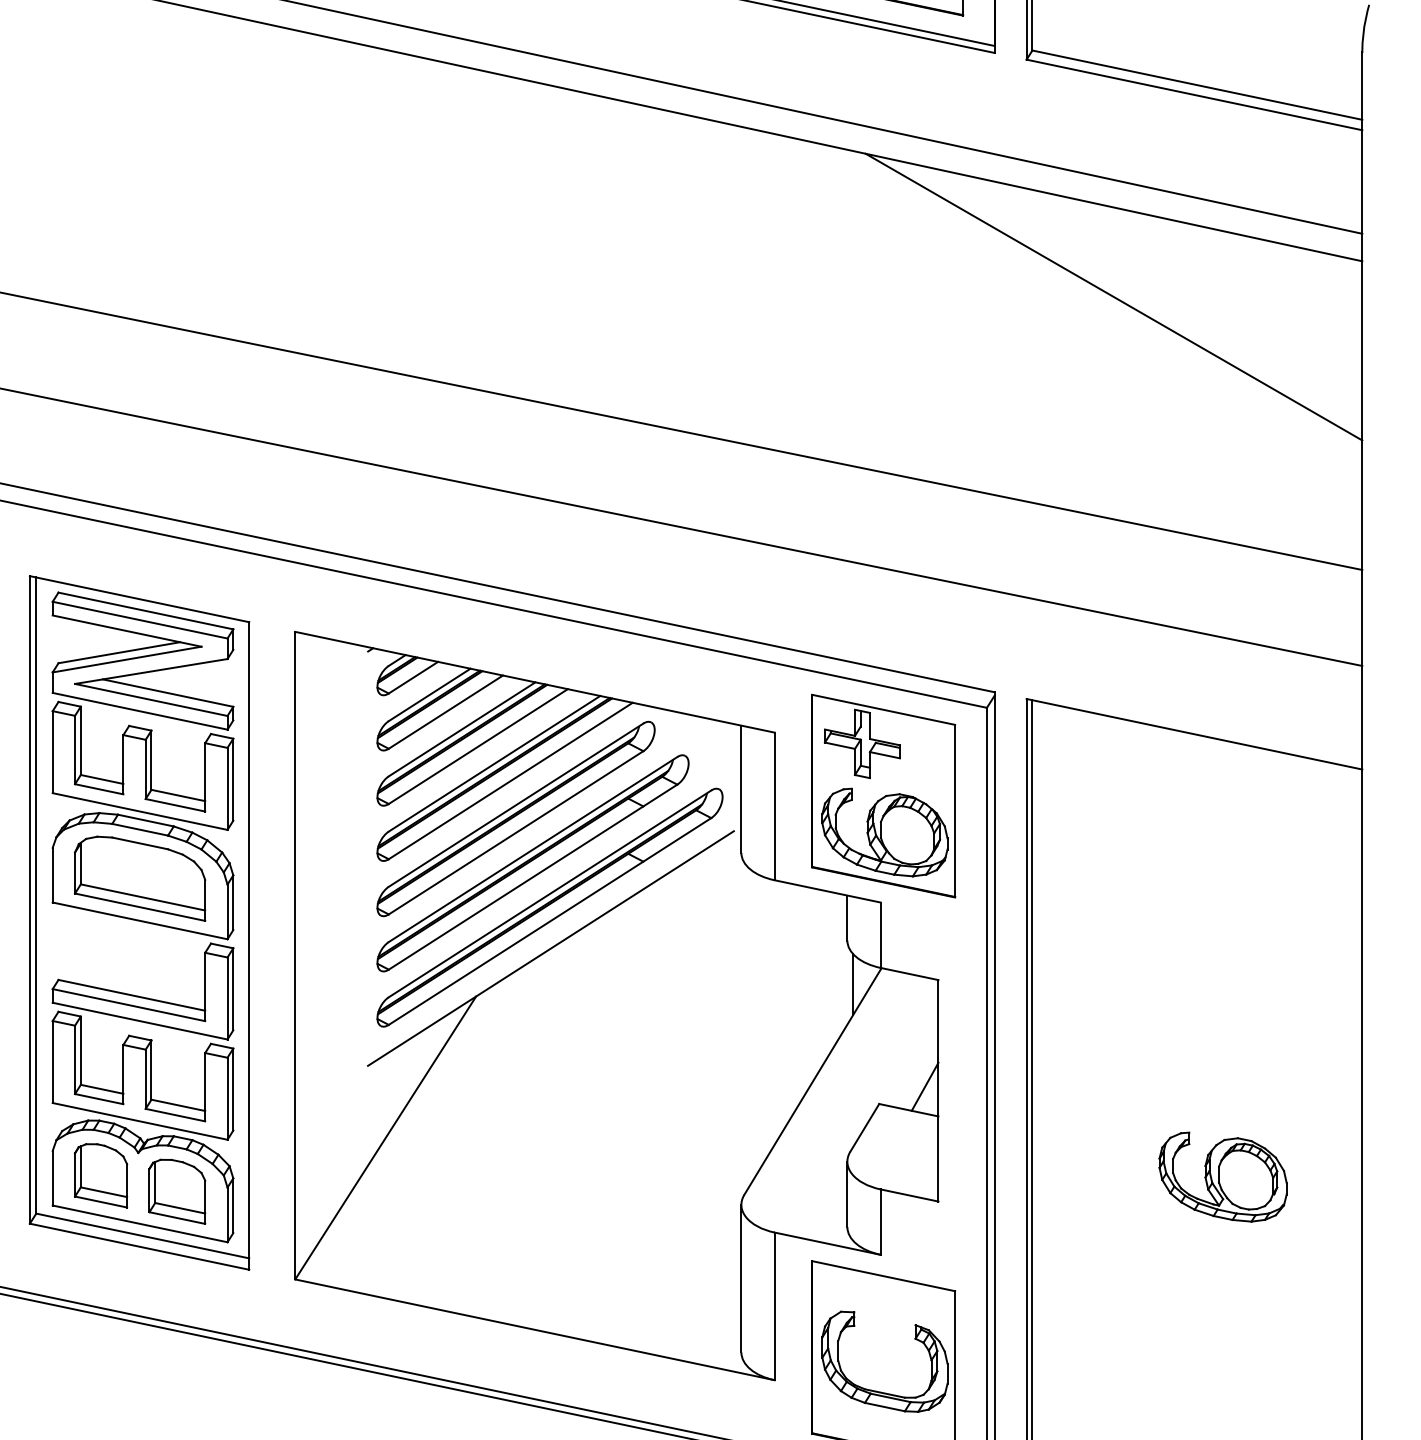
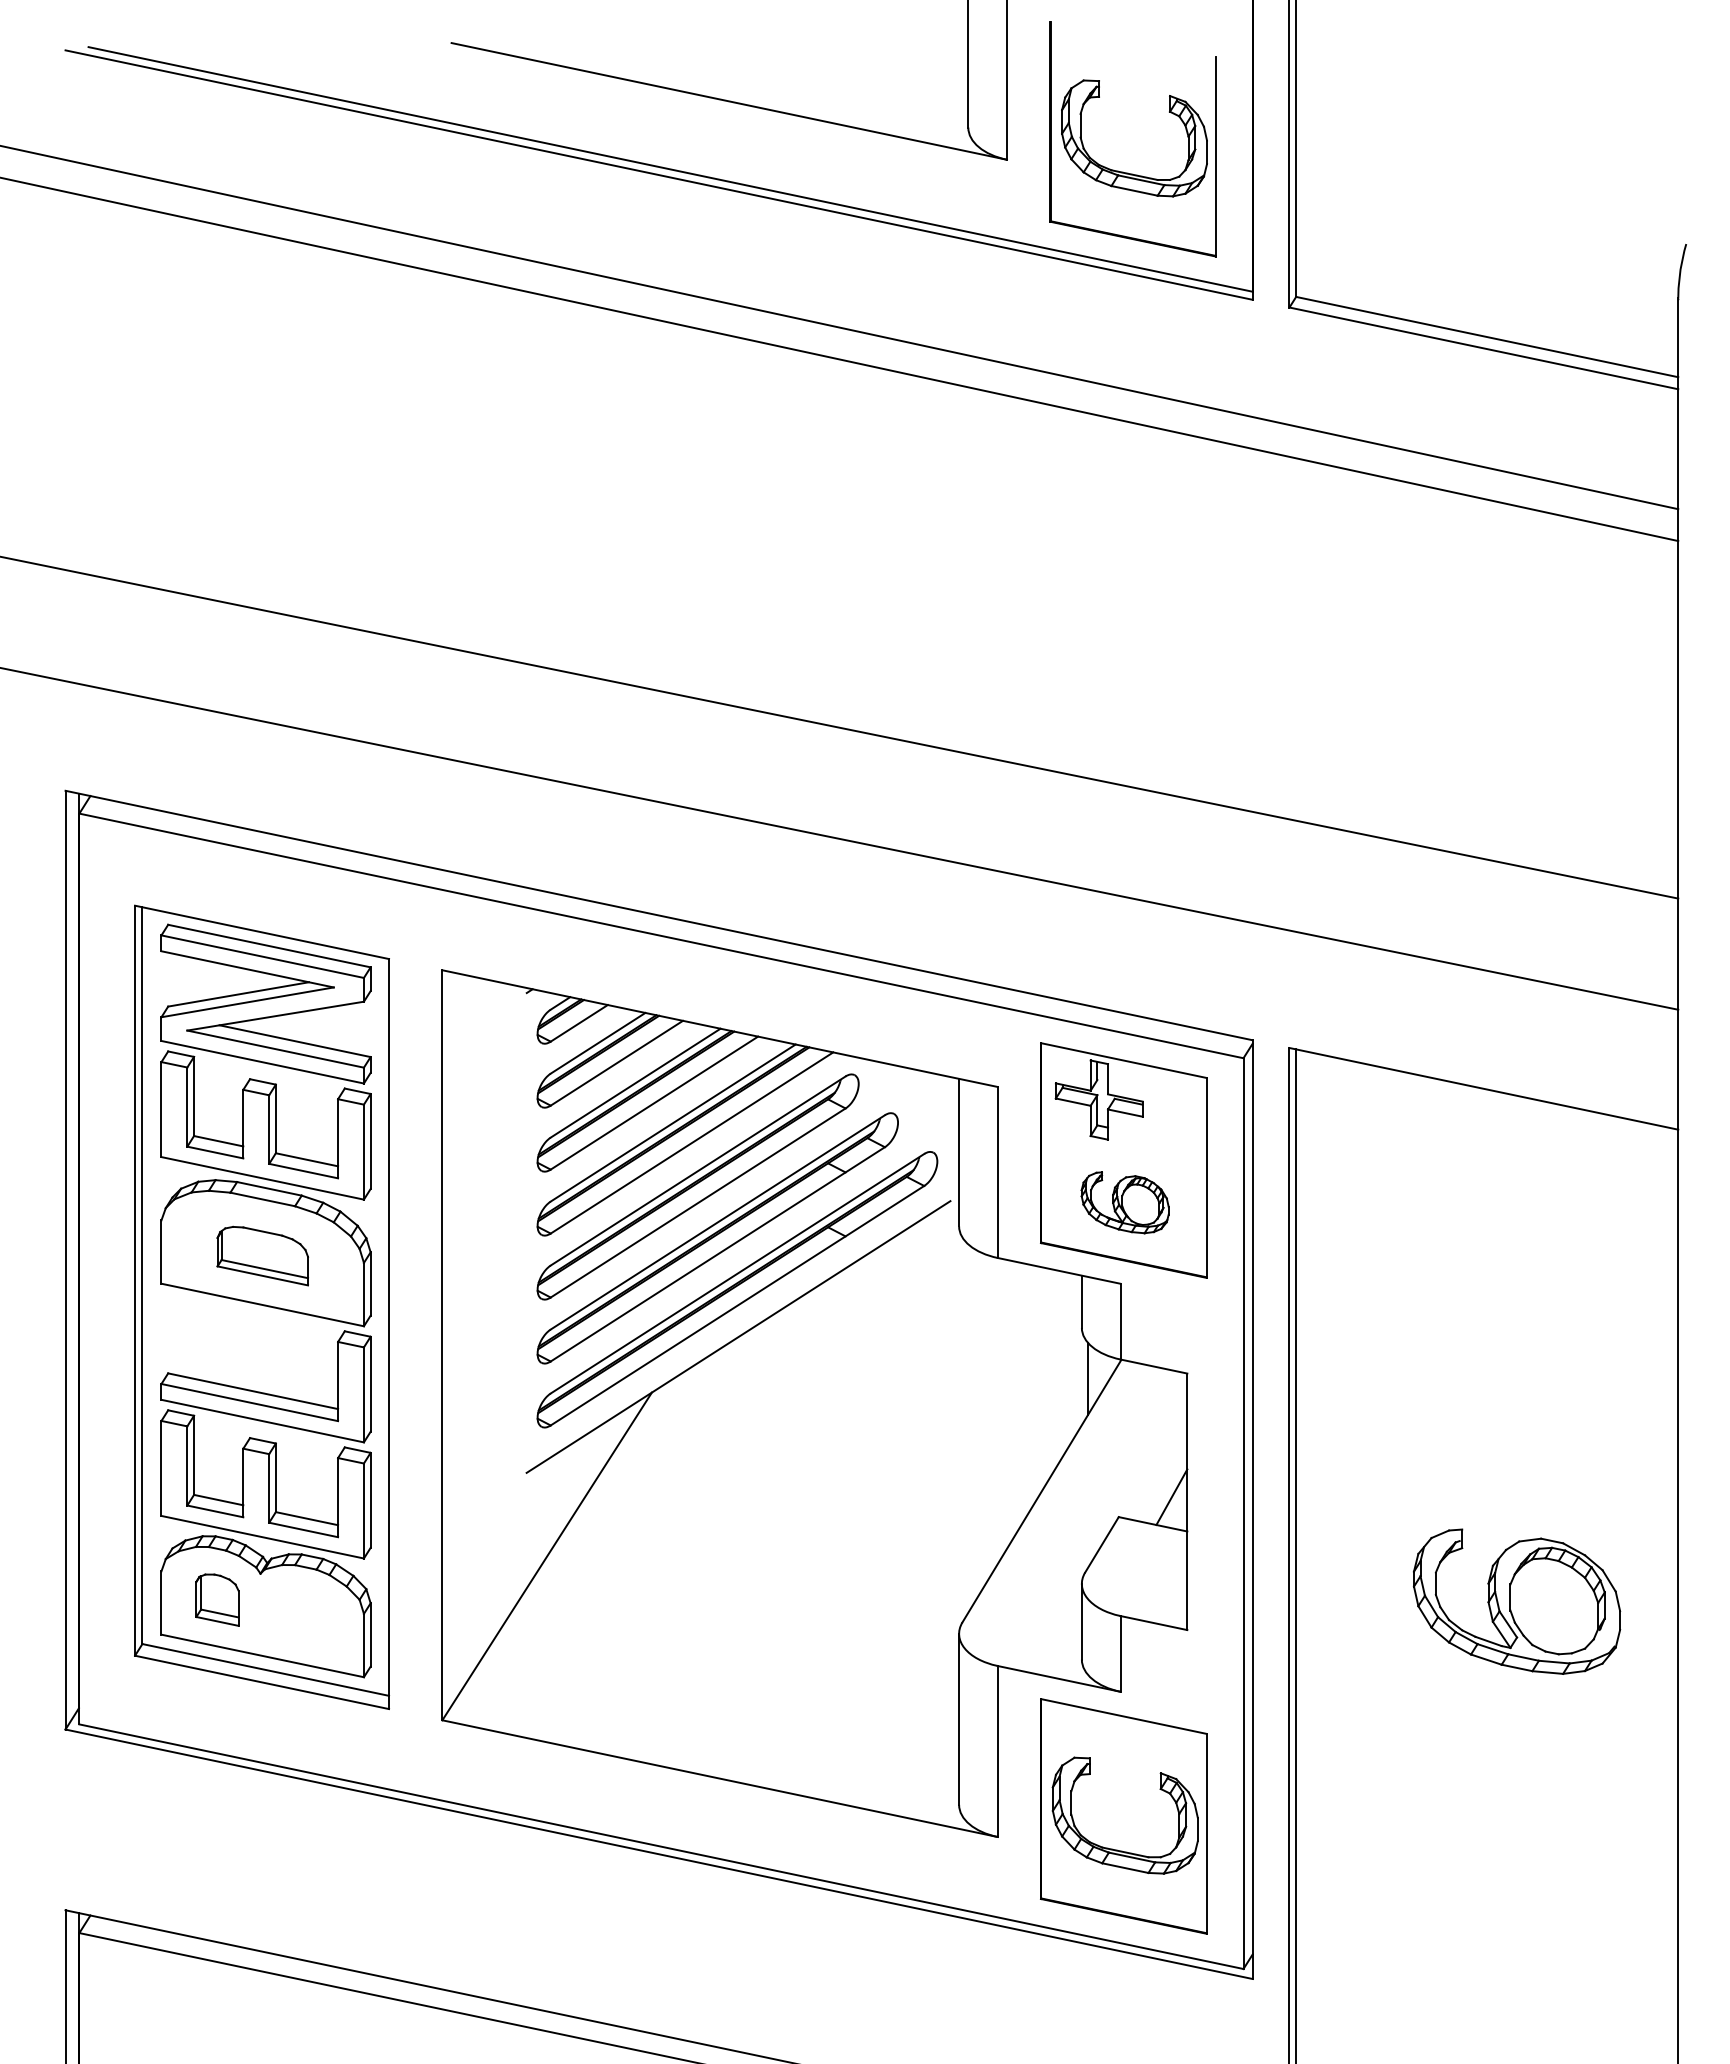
line: (1113, 297) -> (1390, 582), removed
part: (884, 832) -> (1124, 1202), size x0.6
part: (139, 878) -> (262, 1255), size x0.6
part: (101, 1175) -> (217, 1599), size x0.7
part: (1222, 1176) -> (1516, 1601), size x1.4
part: (177, 1191) -> (305, 1618), removed

